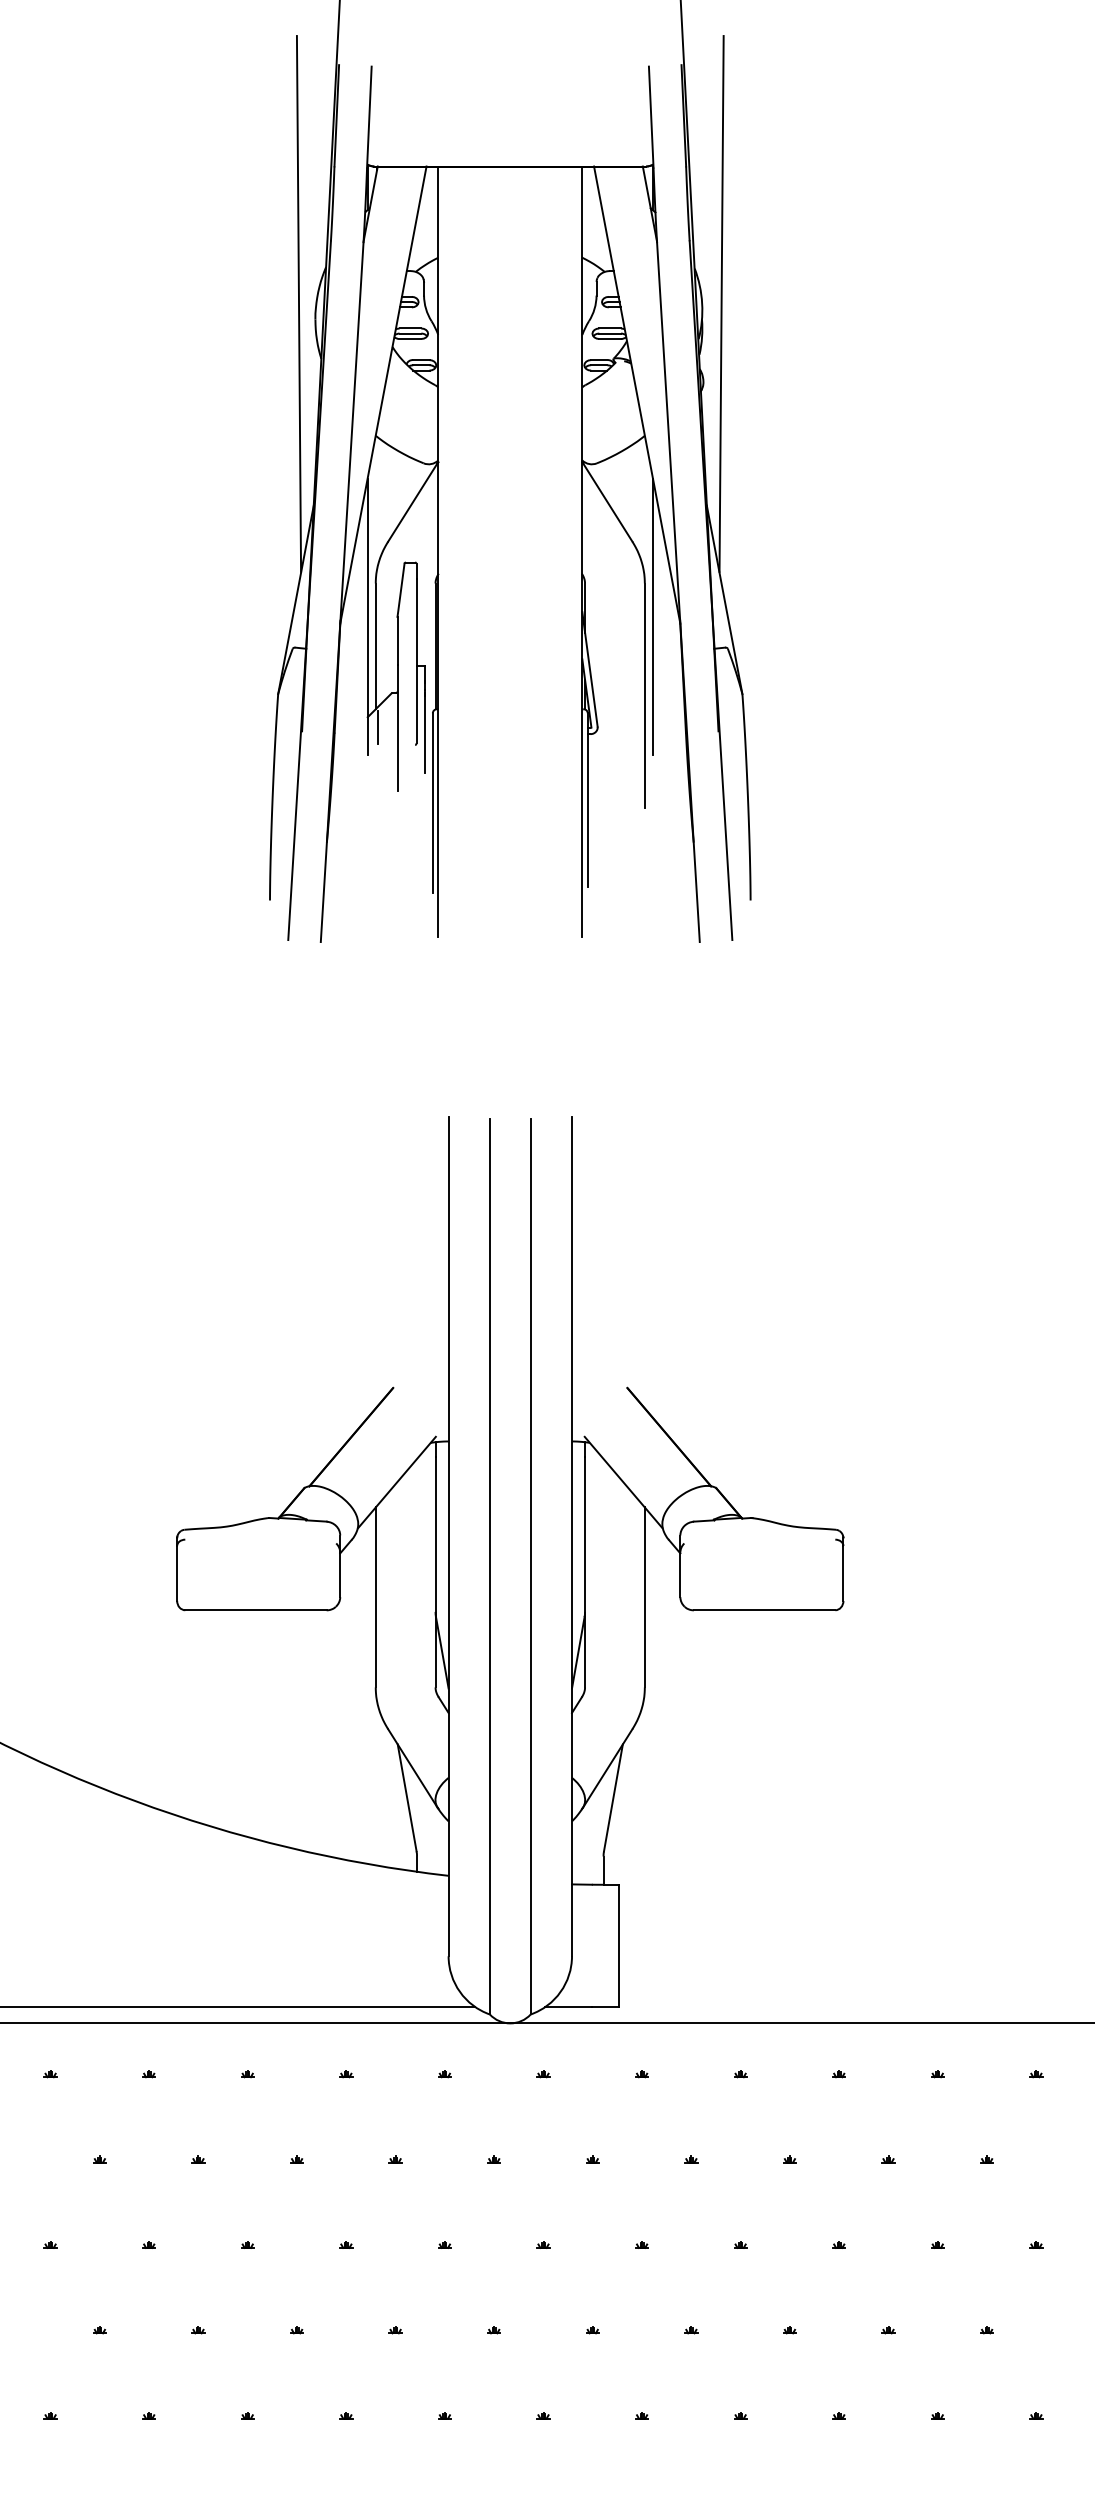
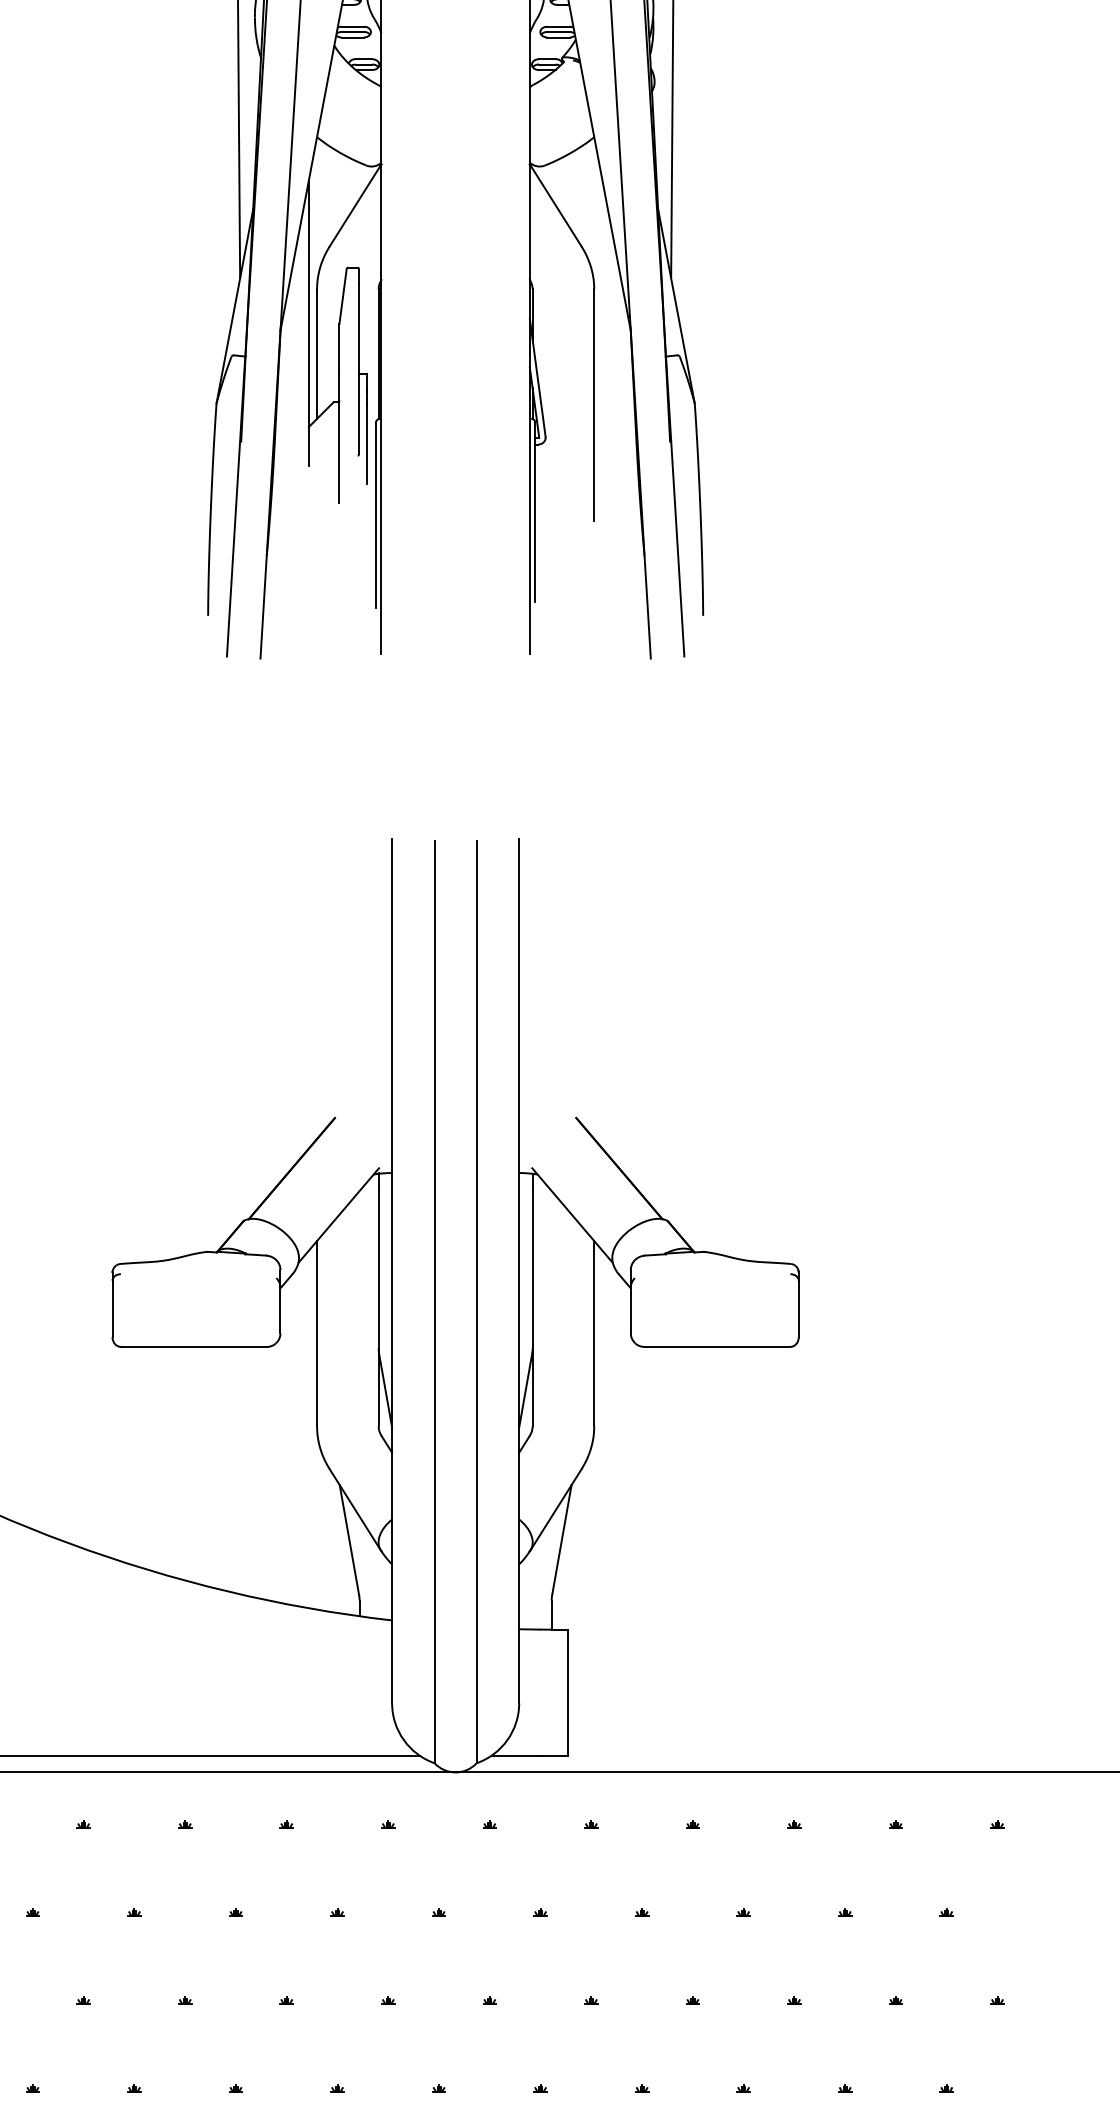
line: (653, 616) -> (603, 323), removed
line: (378, 727) -> (319, 437), removed

